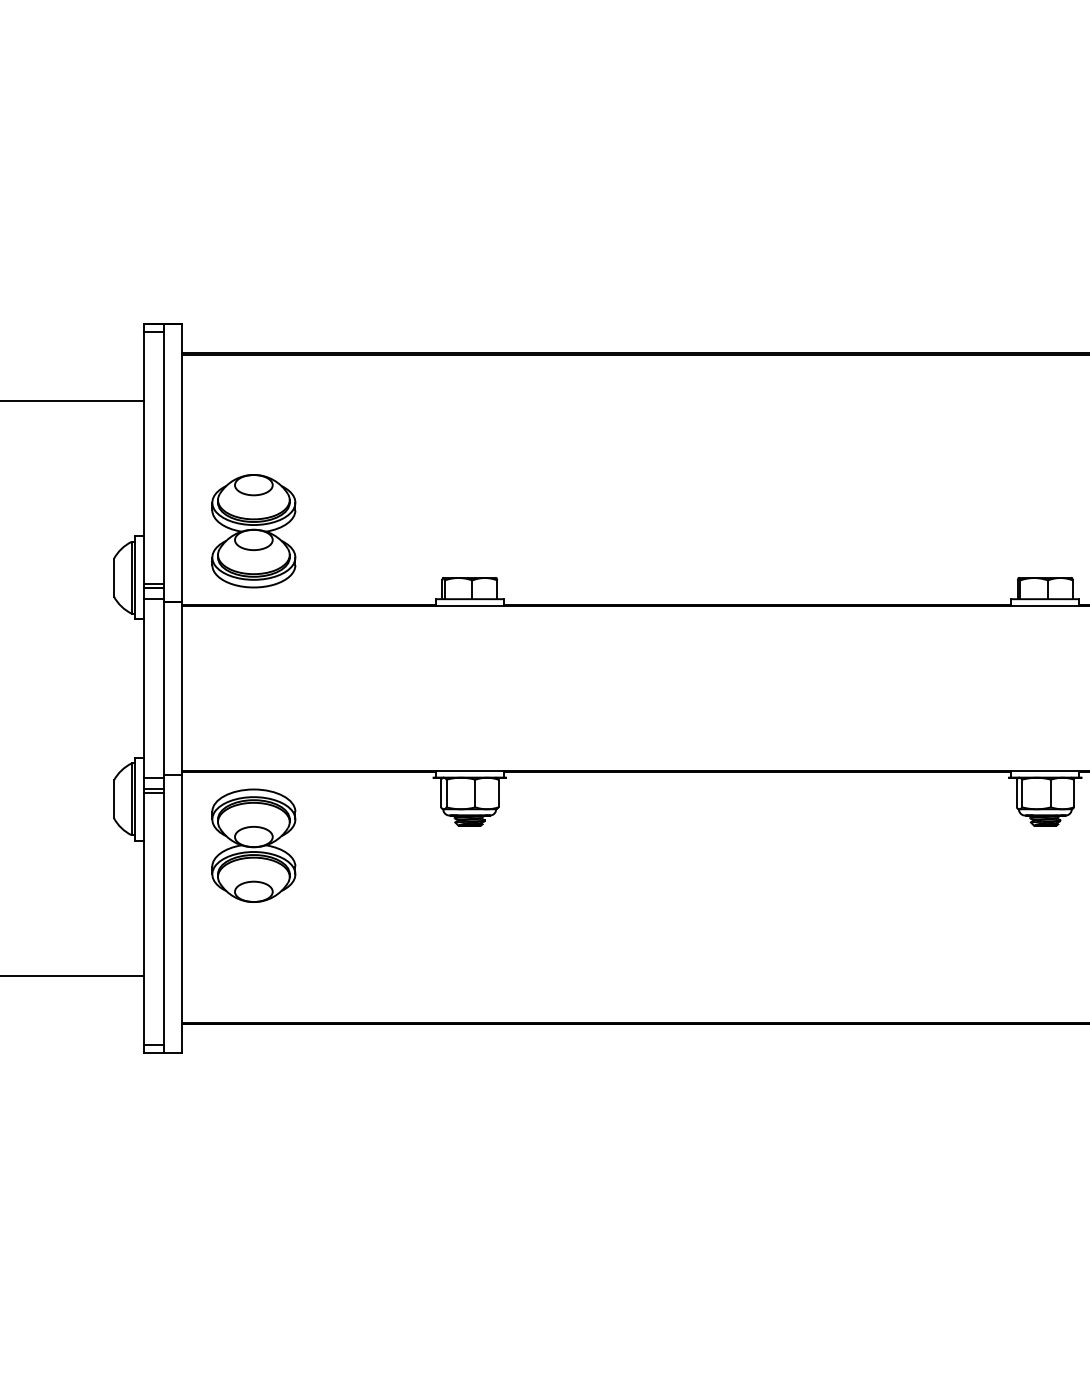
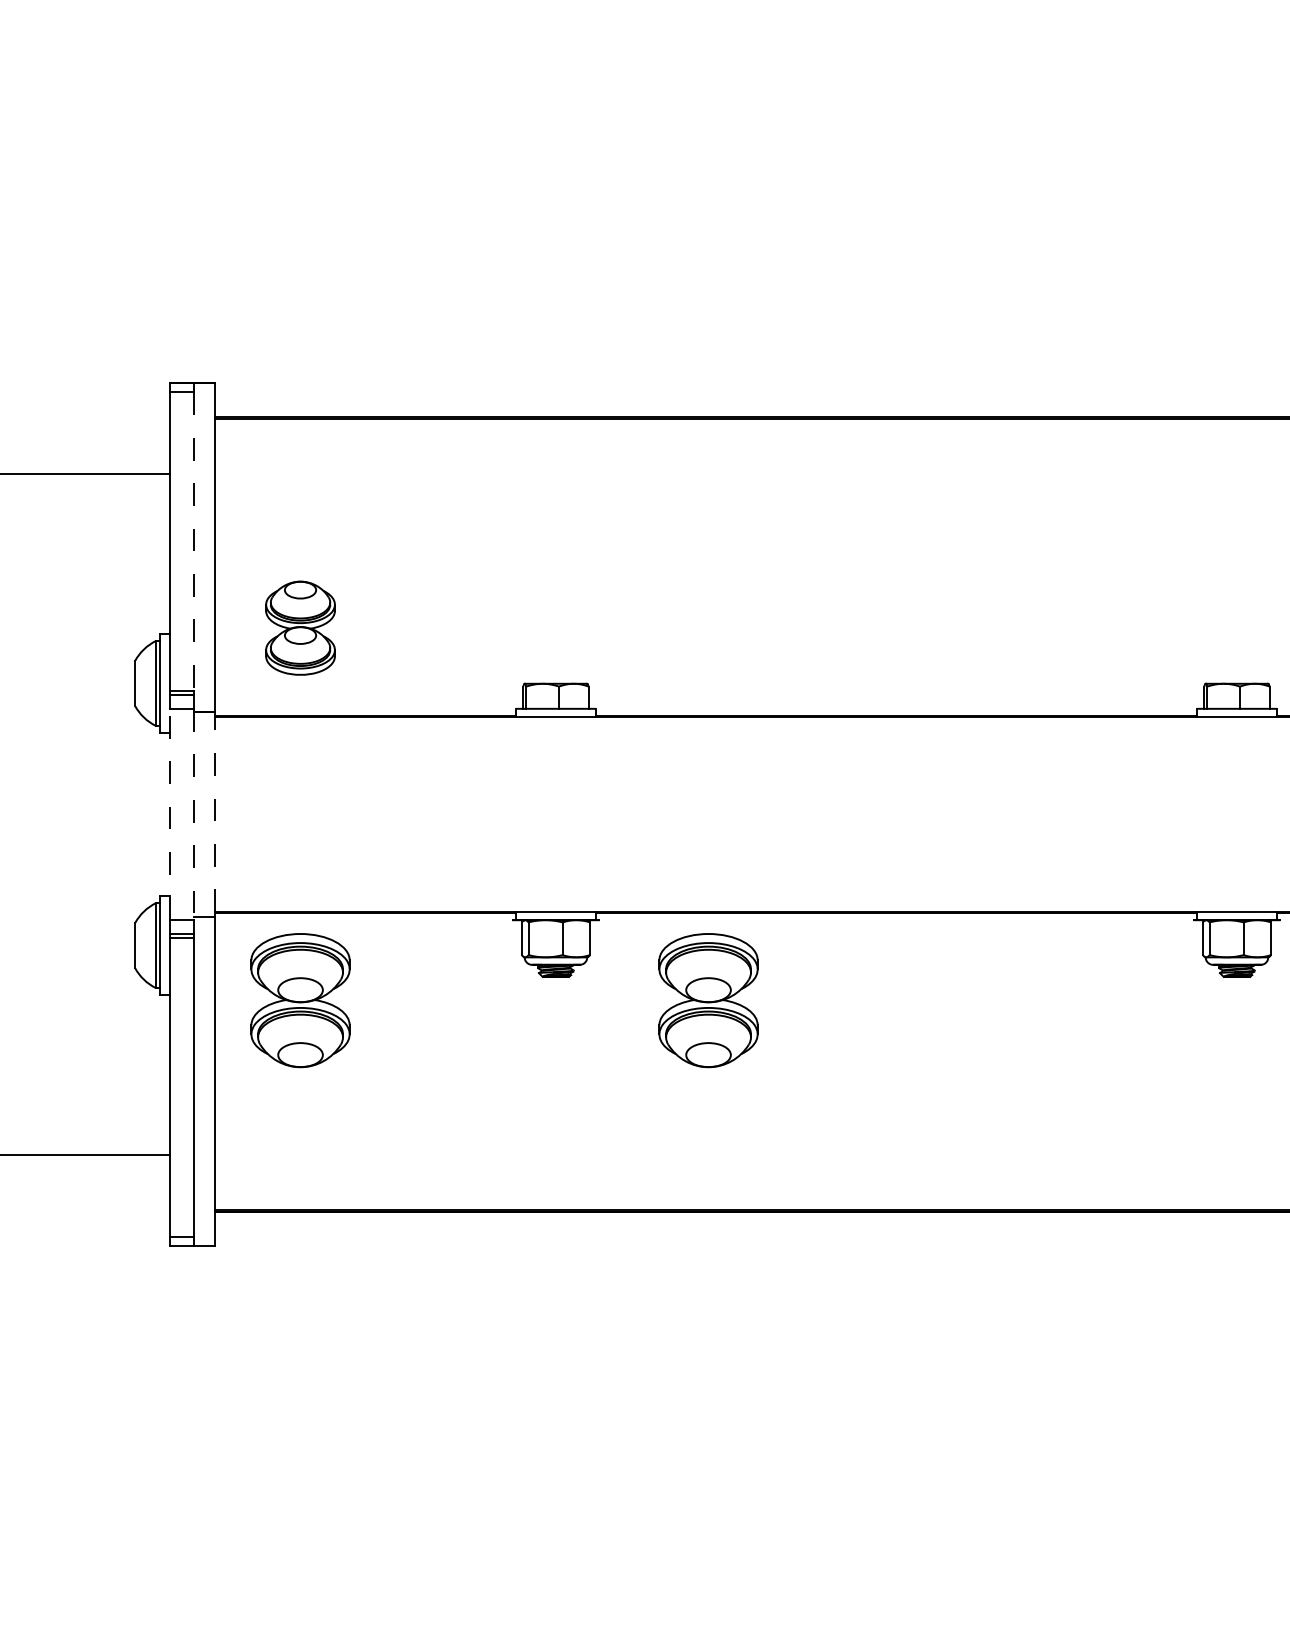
line: (164, 458) -> (194, 542), solid -> dashed
part: (253, 530) -> (300, 627), size x0.7
line: (143, 688) -> (170, 814), solid -> dashed
line: (164, 688) -> (194, 814), solid -> dashed
line: (181, 688) -> (215, 814), solid -> dashed
part: (598, 845) -> (708, 1000), added

